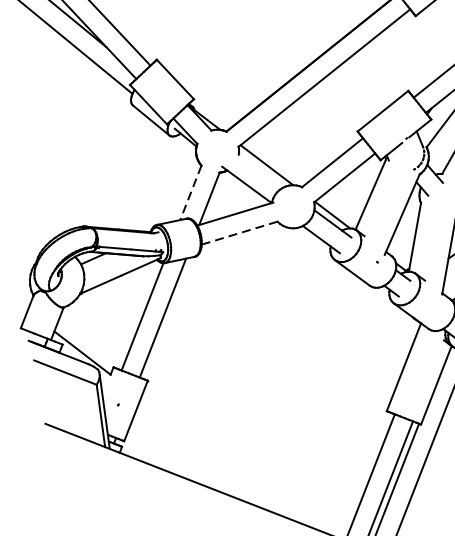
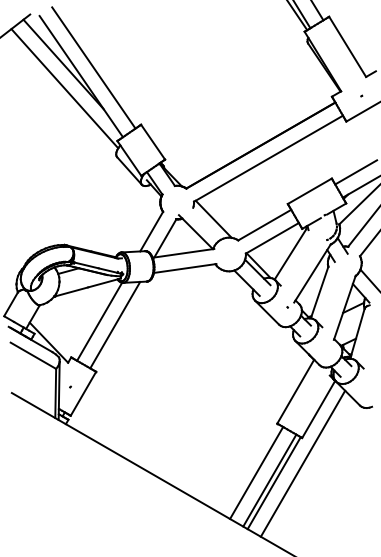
line: (190, 192) -> (151, 231), dashed -> solid
line: (240, 232) -> (185, 268), dashed -> solid

